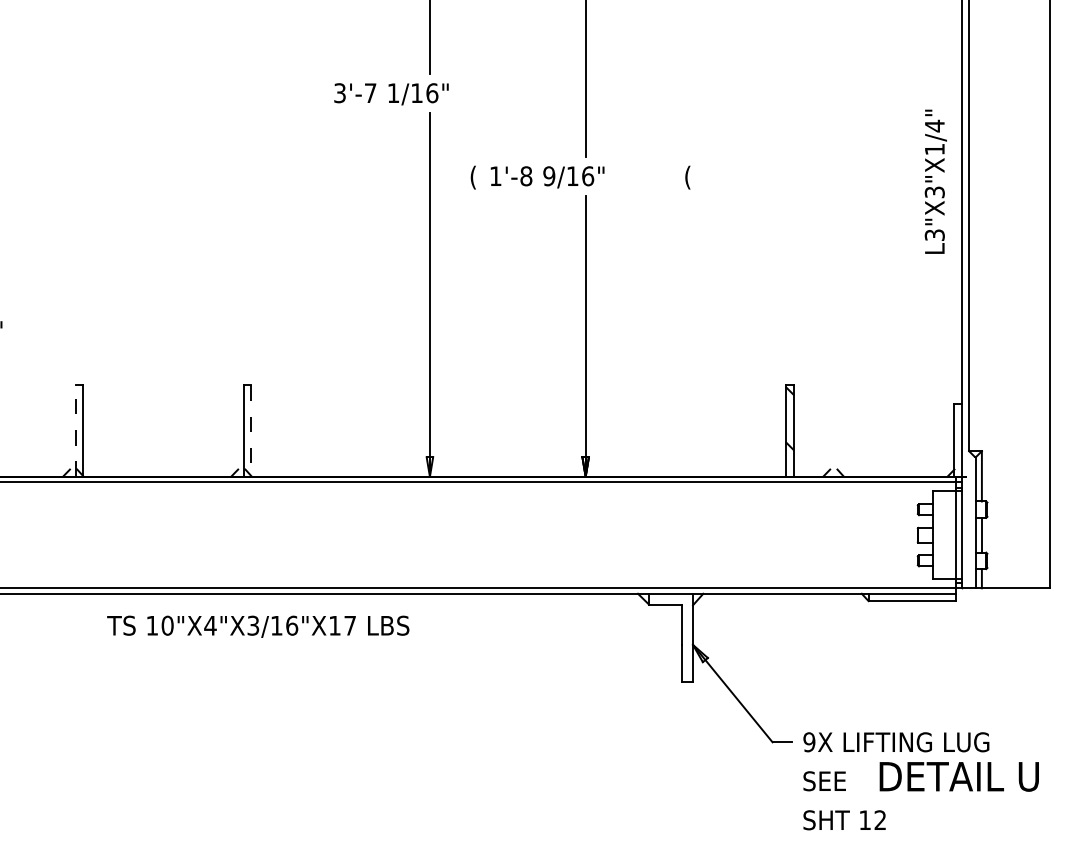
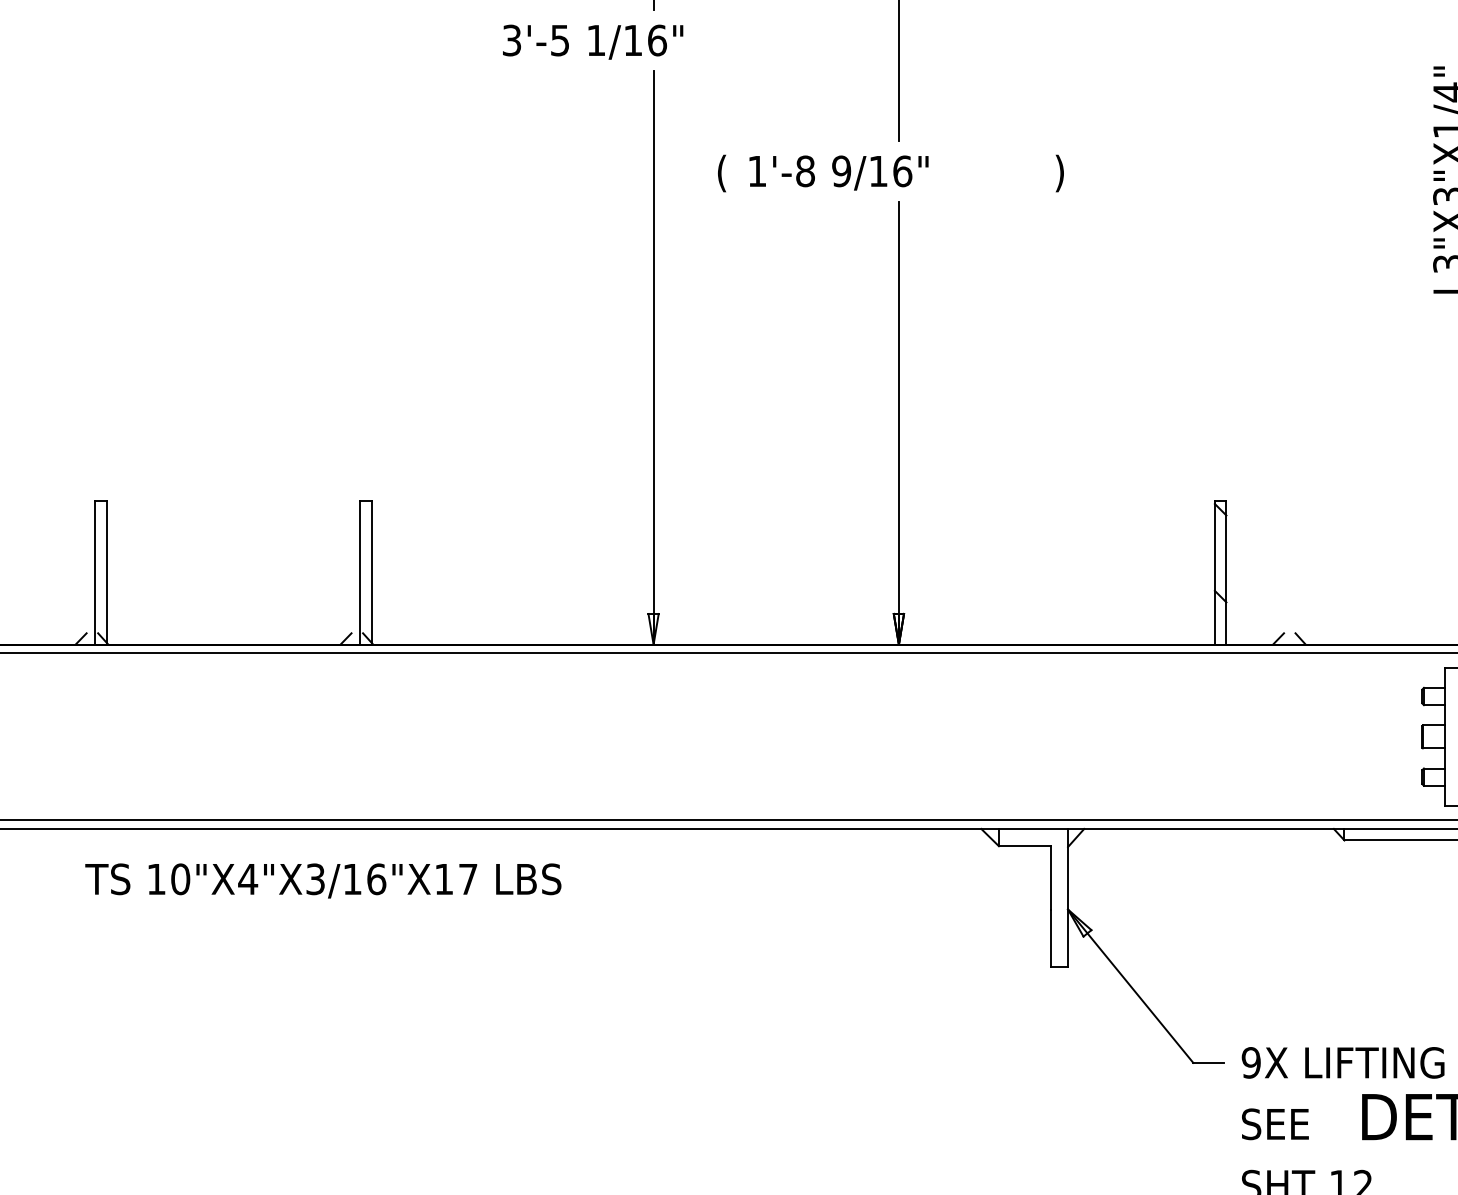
text: (370, 93) -> (559, 40), 3'-7 -> 3'-5
text: (687, 177) -> (1059, 173), ( -> )
line: (75, 431) -> (95, 573), dashed -> solid
line: (251, 431) -> (372, 573), dashed -> solid
text: (258, 626) -> (323, 880), moved

